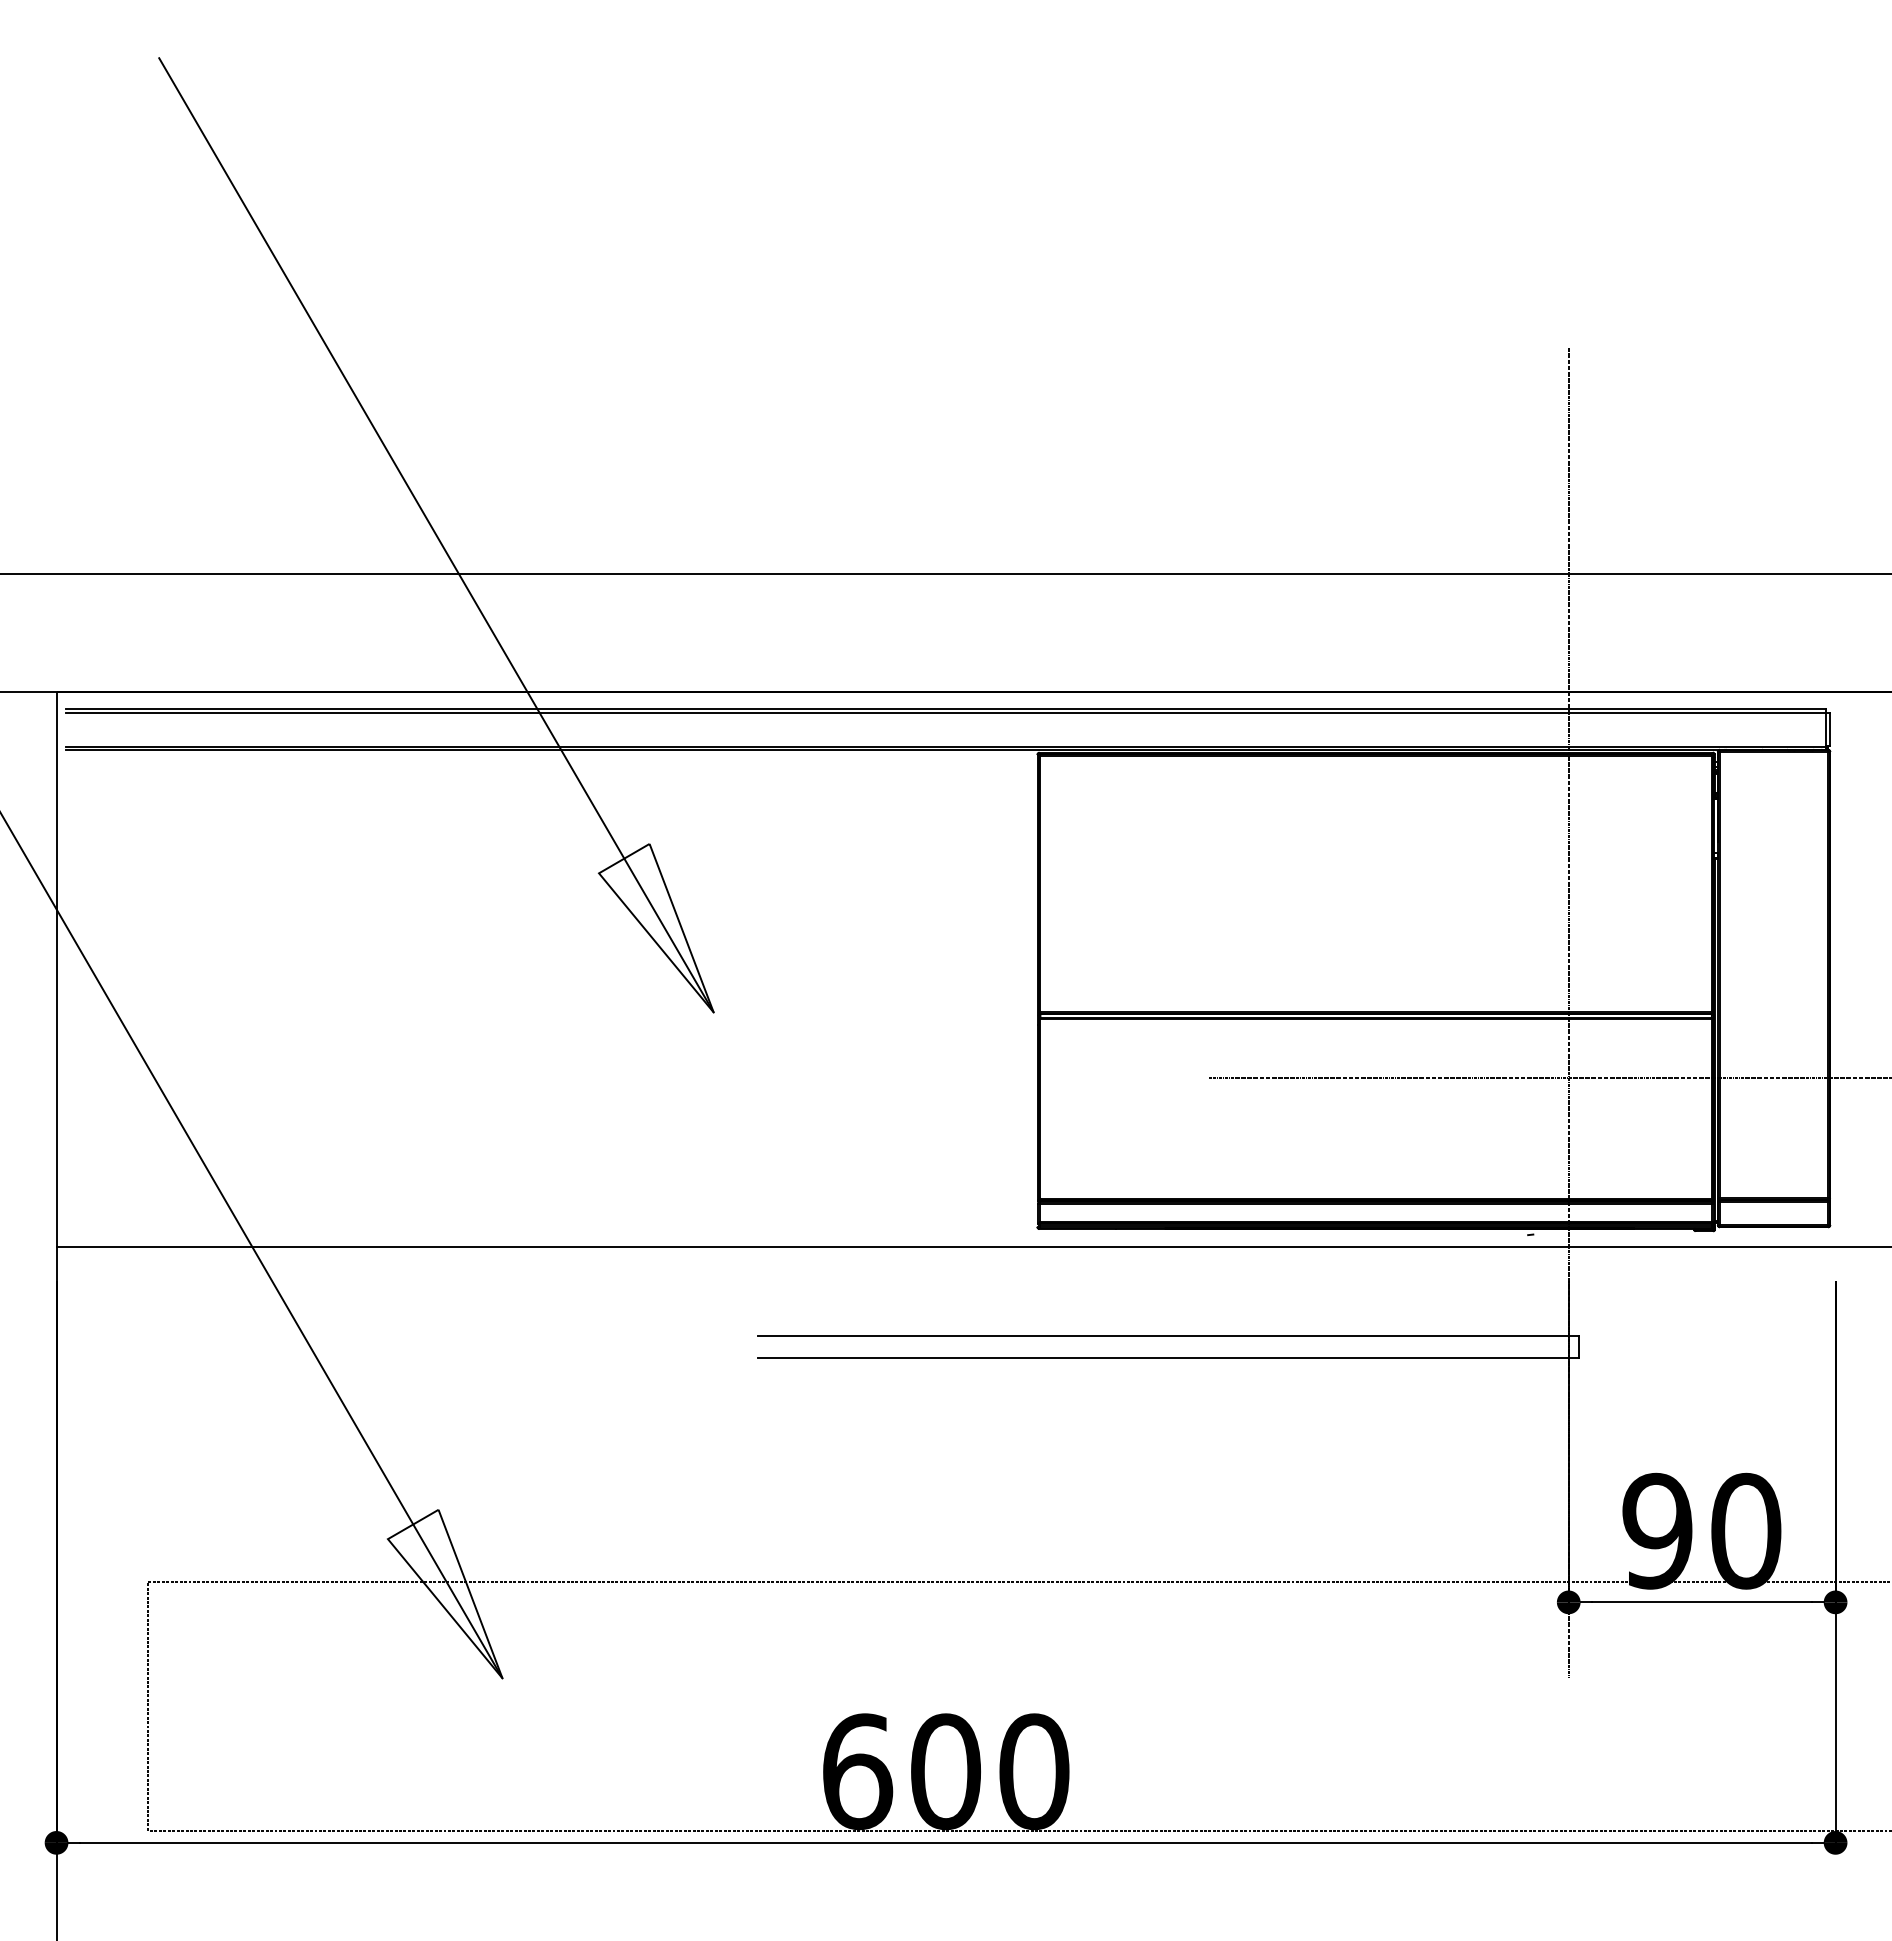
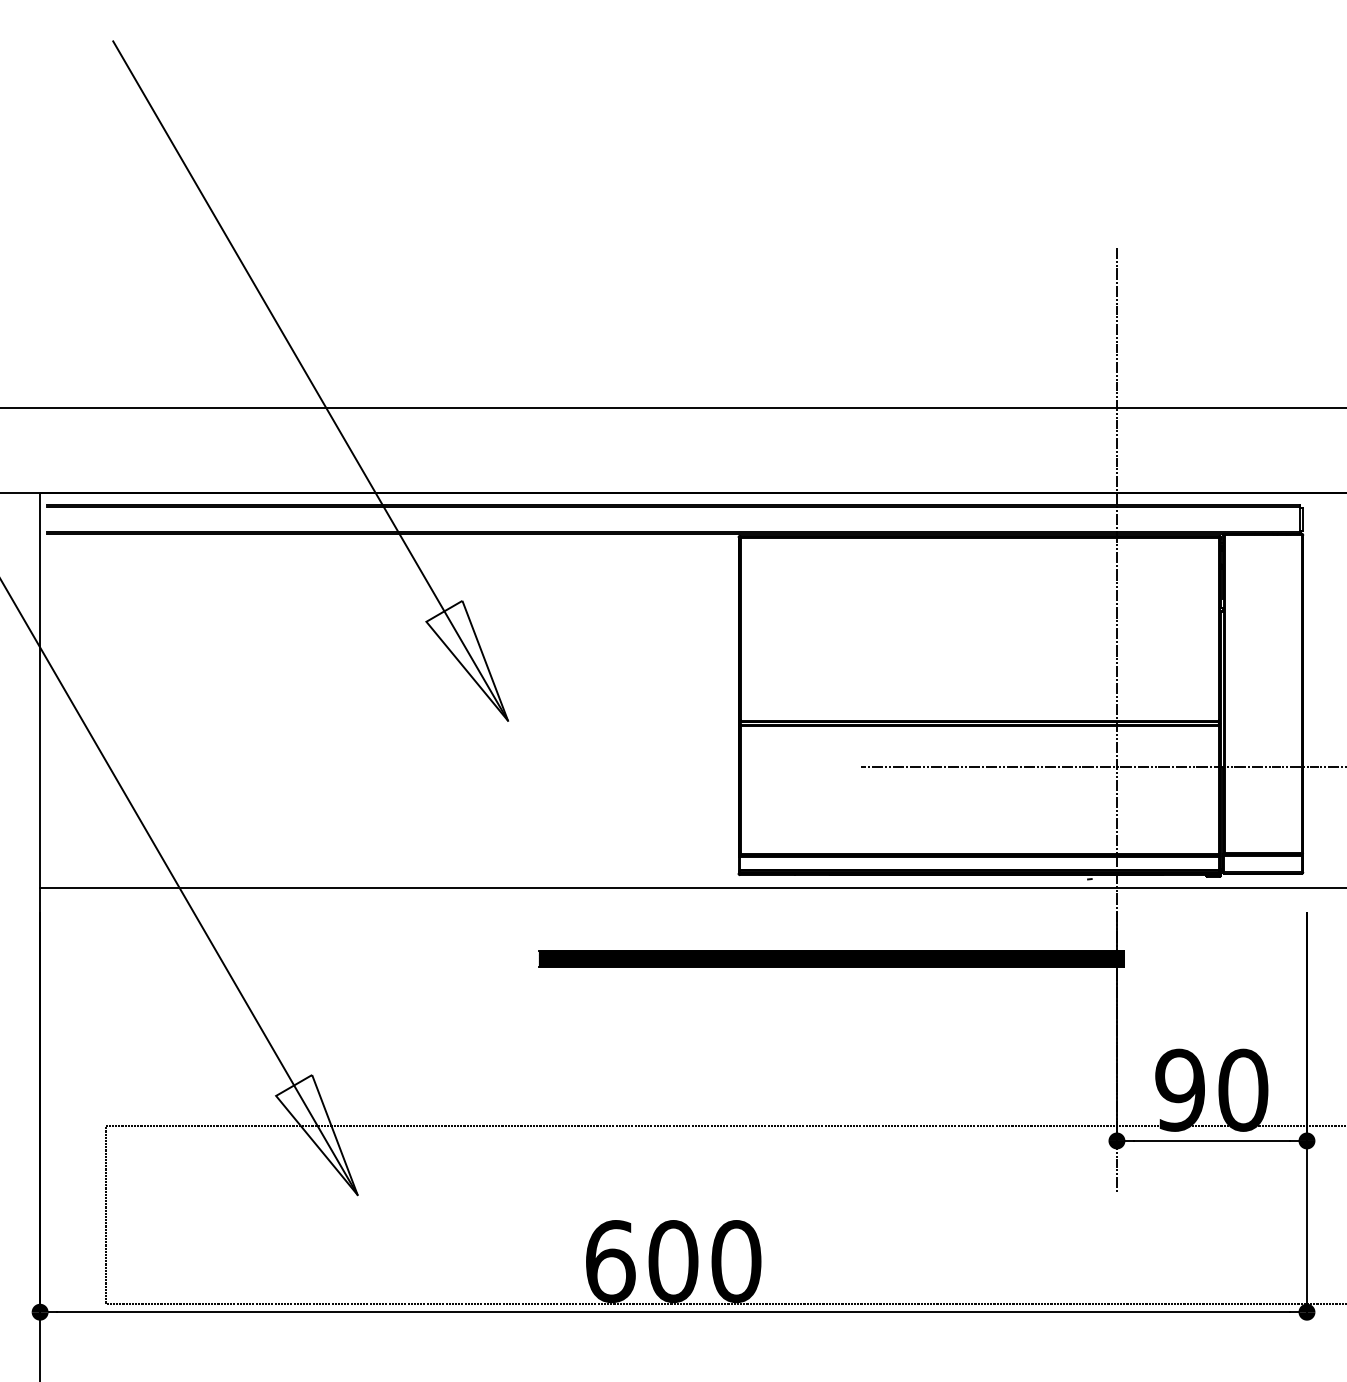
hatch: (1168, 1346) -> (831, 958), added

